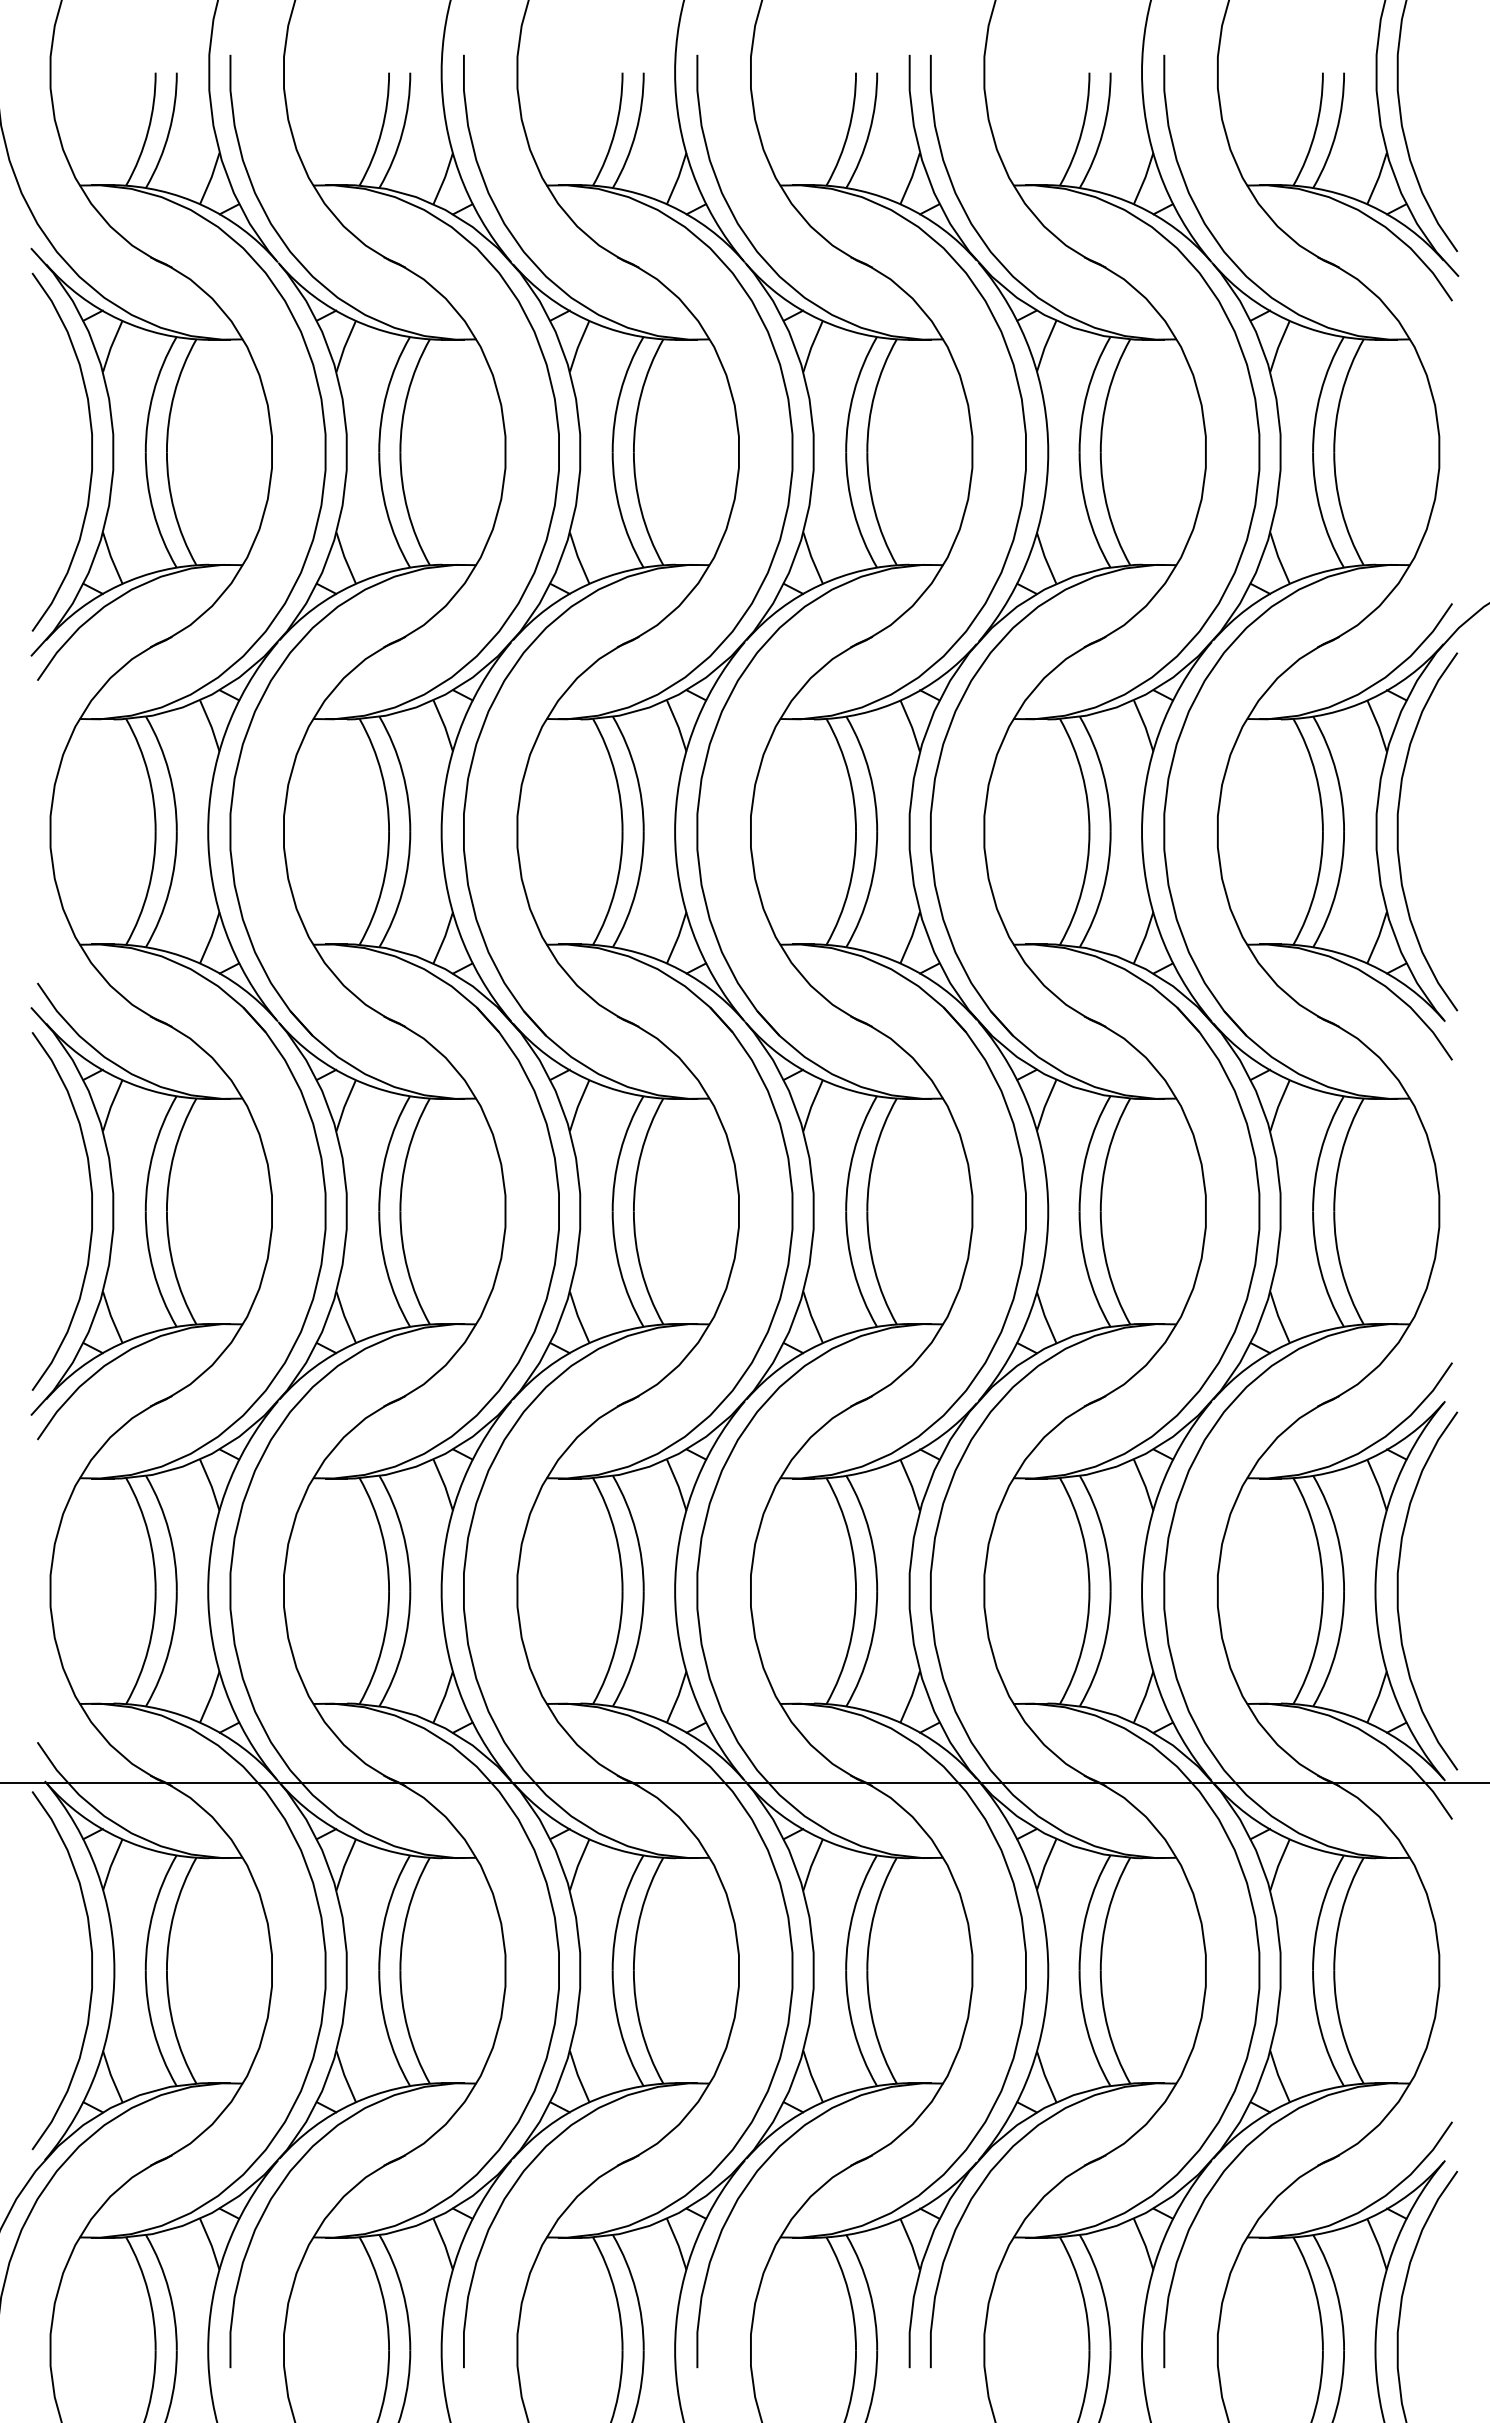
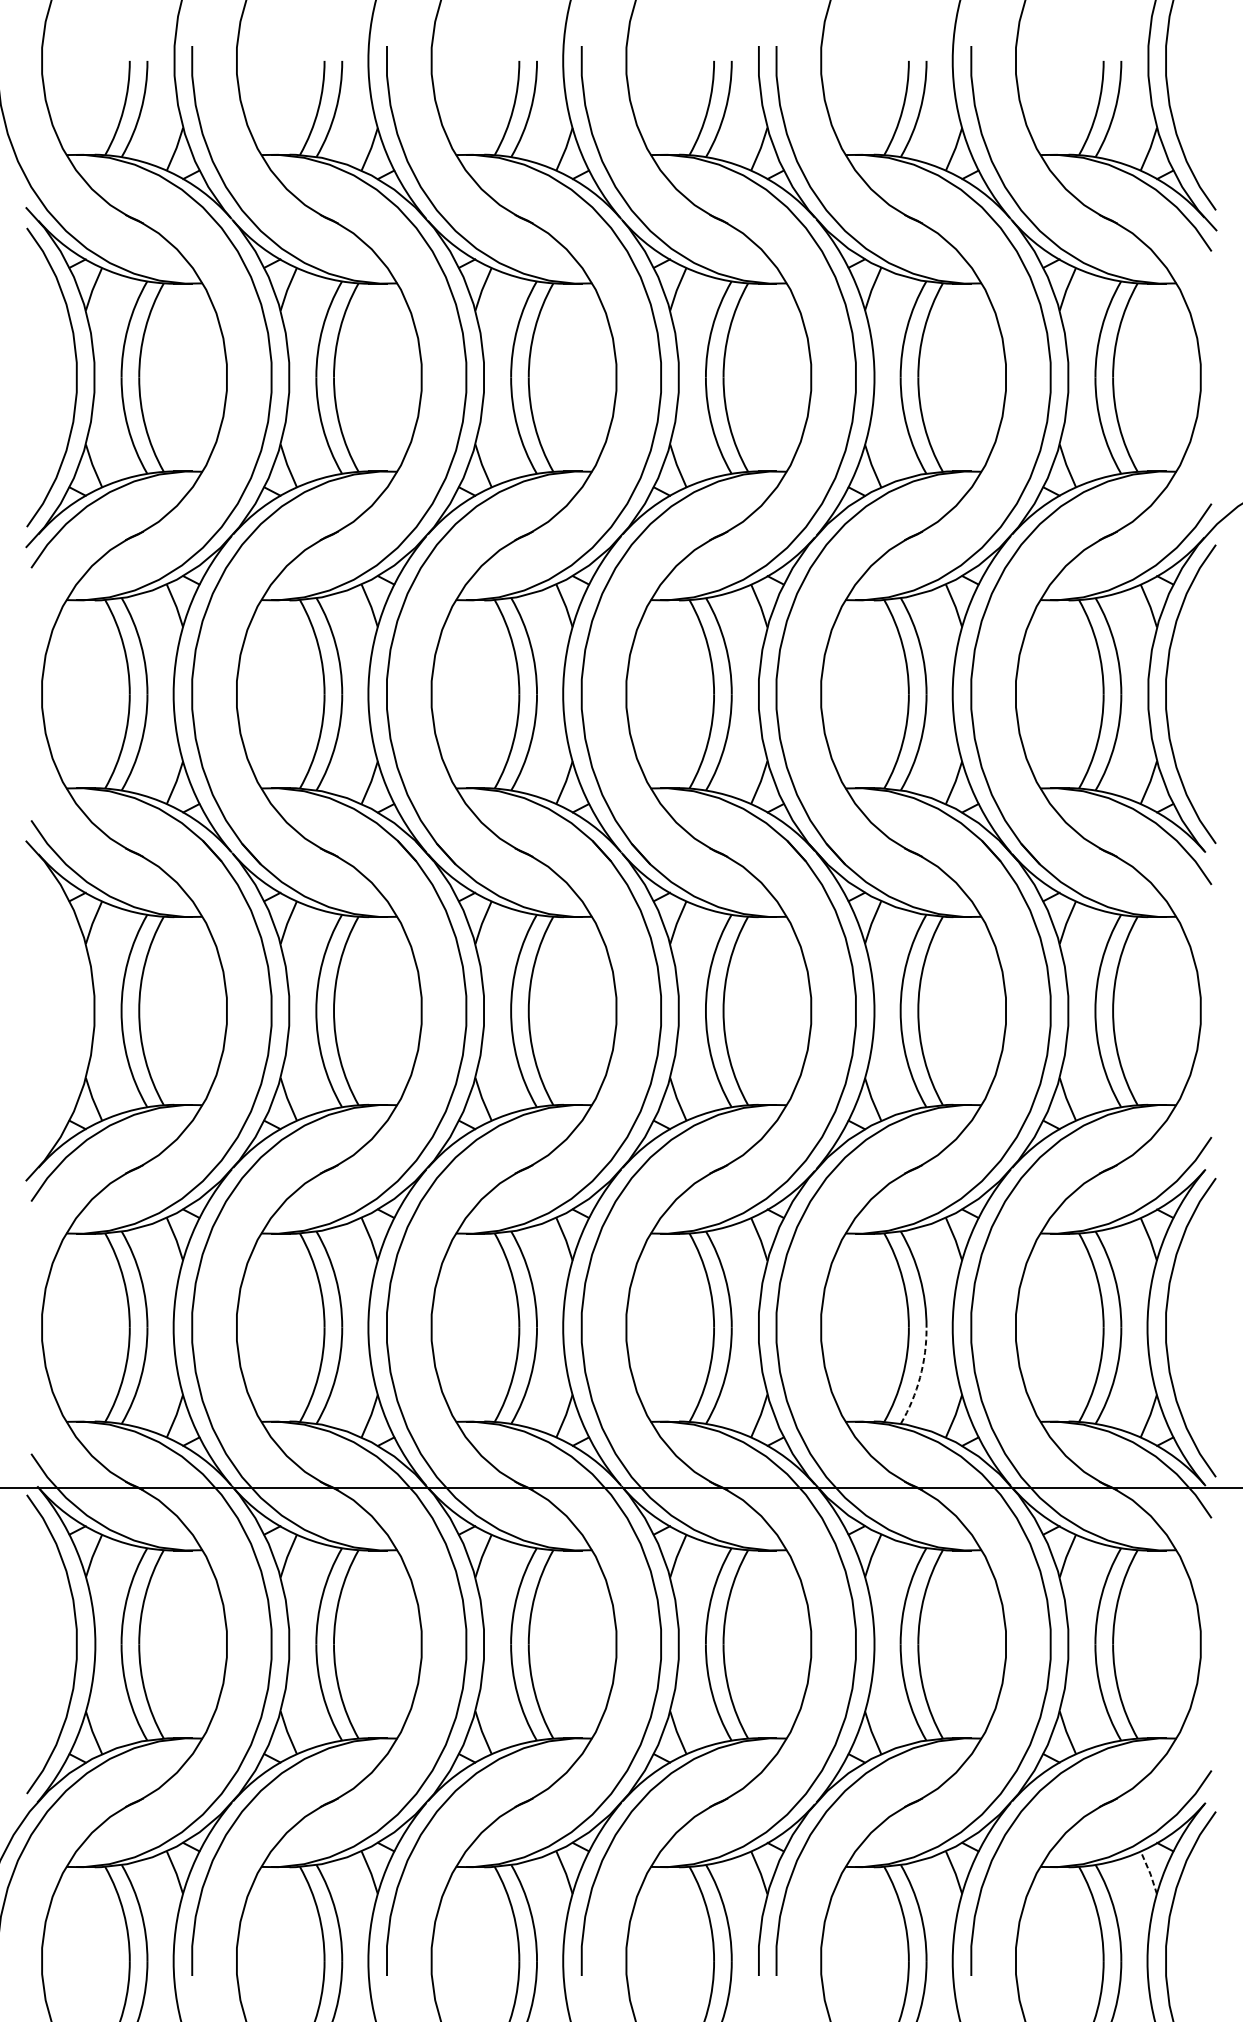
curve: (91, 1211) -> (76, 1011), removed
arc: (1102, 1650) -> (919, 1377), solid -> dashed
line: (1378, 2244) -> (1150, 1872), solid -> dashed

